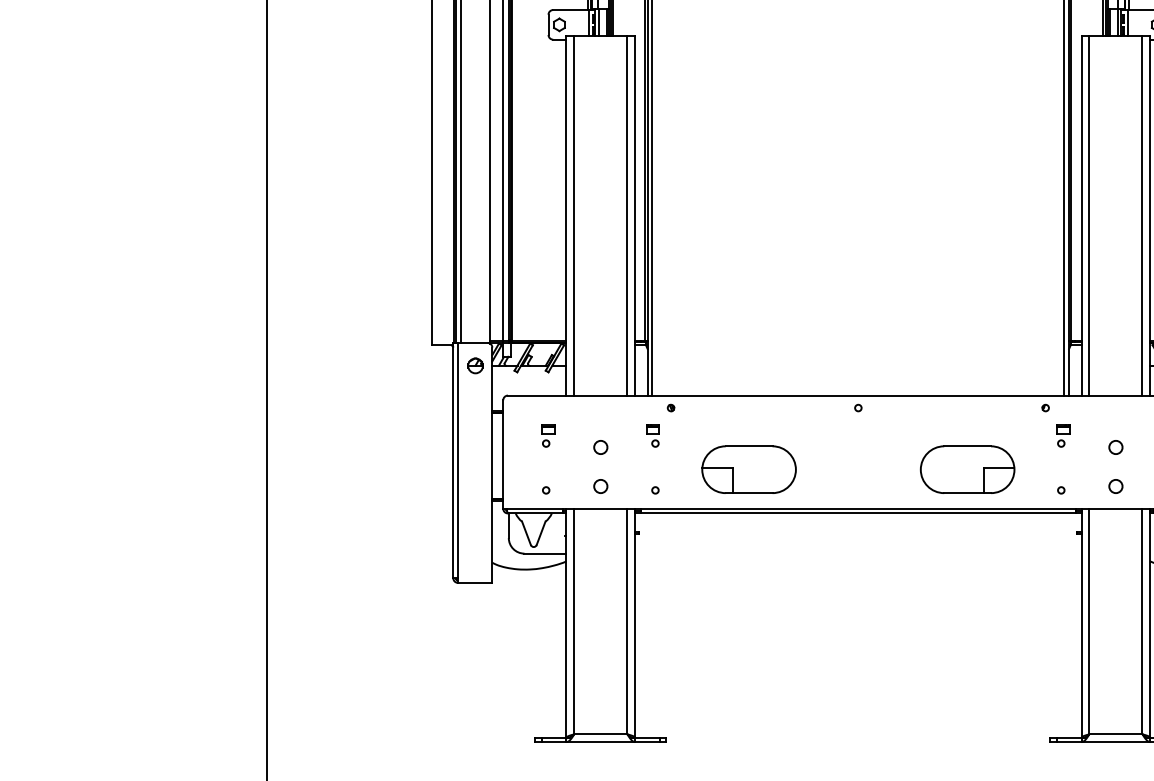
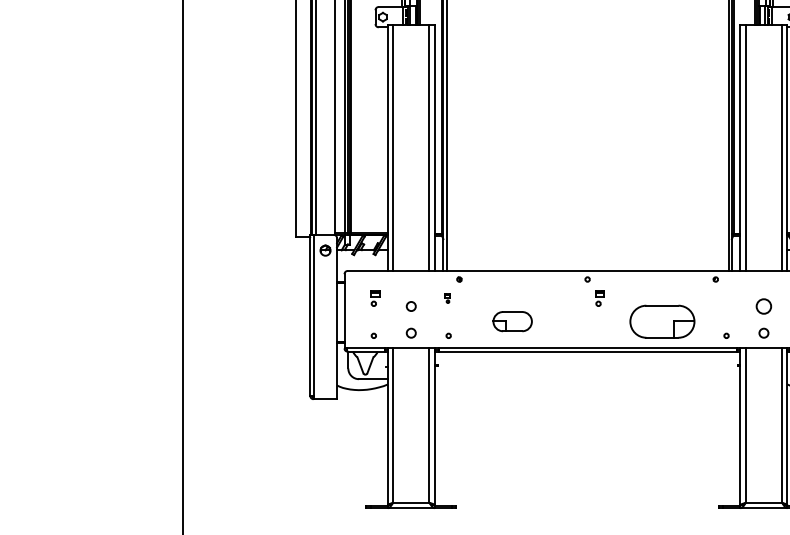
part: (652, 435) -> (446, 298), size x0.6
part: (1062, 435) -> (599, 298), moved
circle: (1115, 447) -> (763, 306), size x1.6
part: (748, 469) -> (512, 321), size x0.6

